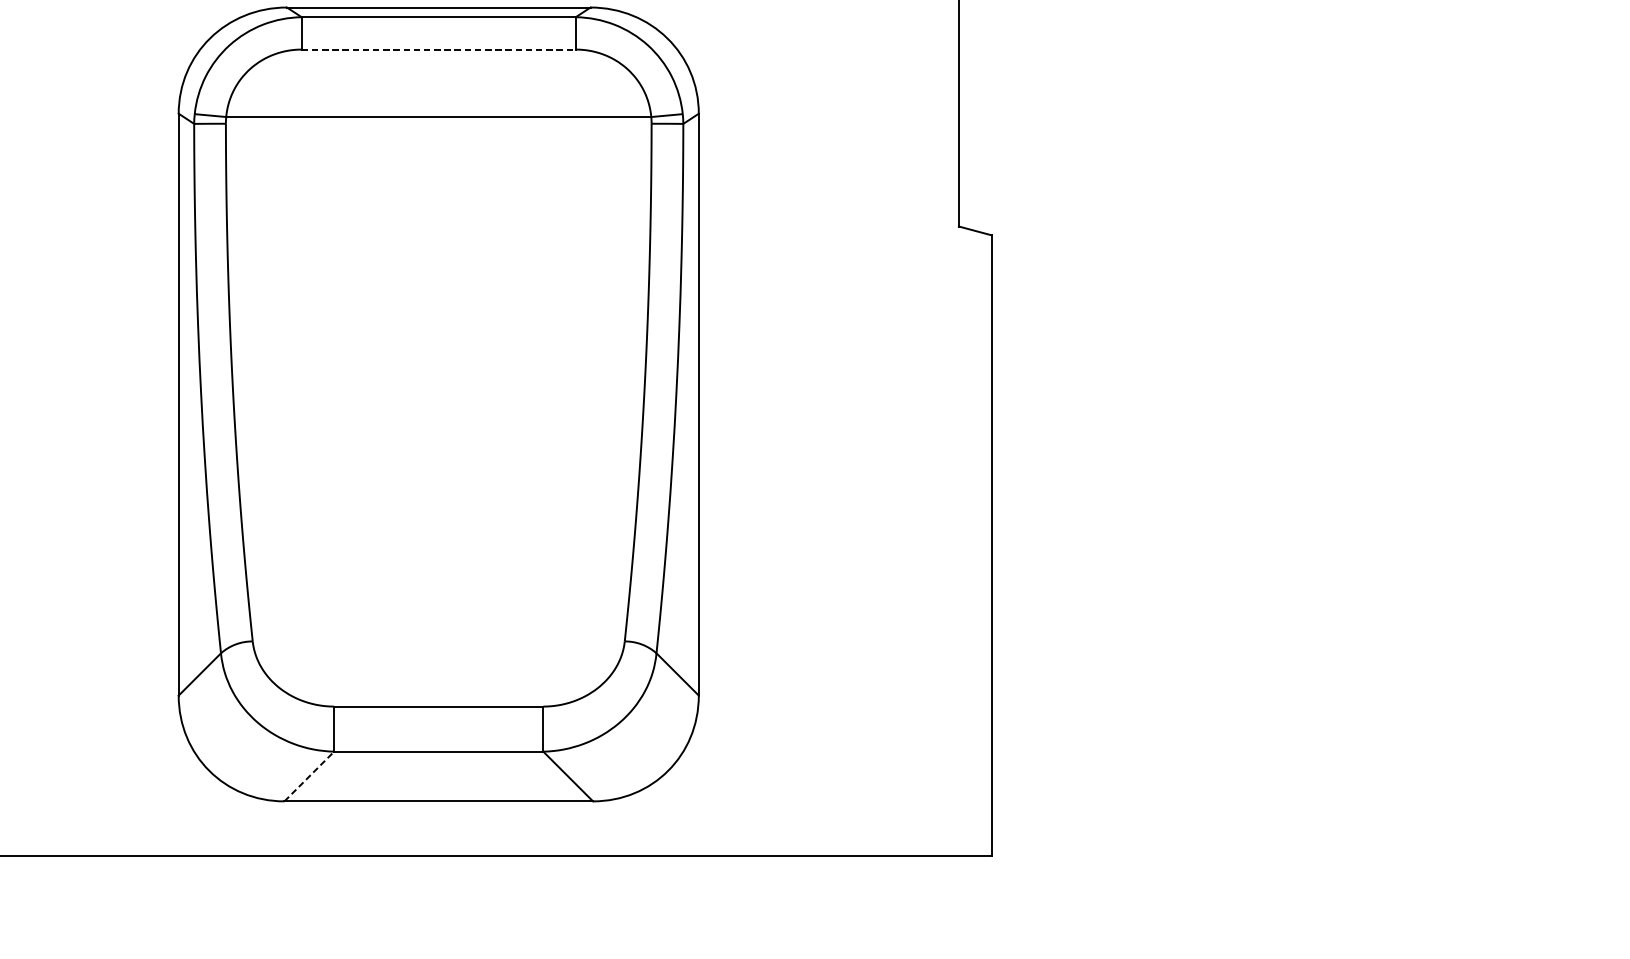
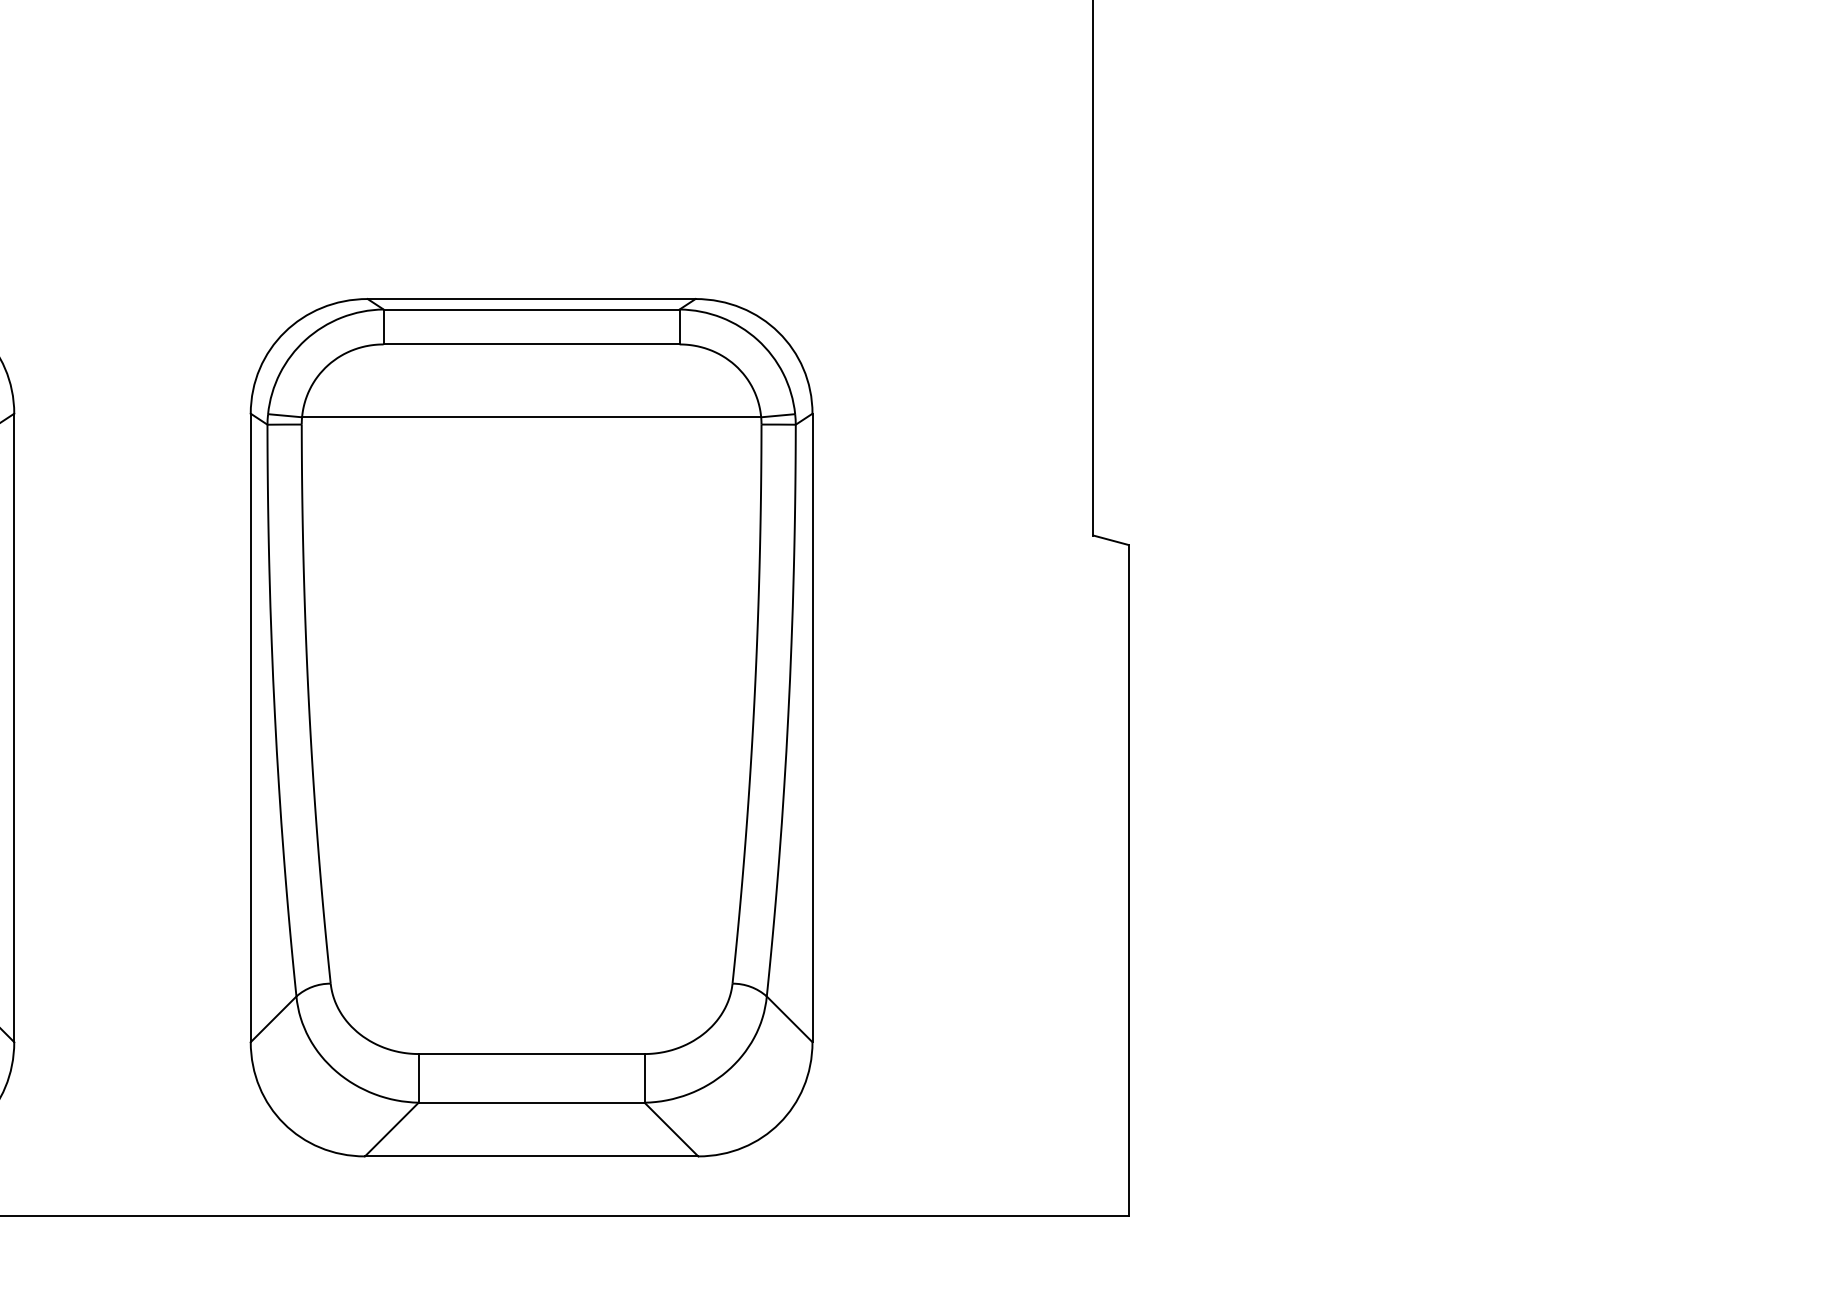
line: (439, 49) -> (532, 344), dashed -> solid
line: (309, 776) -> (391, 1129), dashed -> solid

